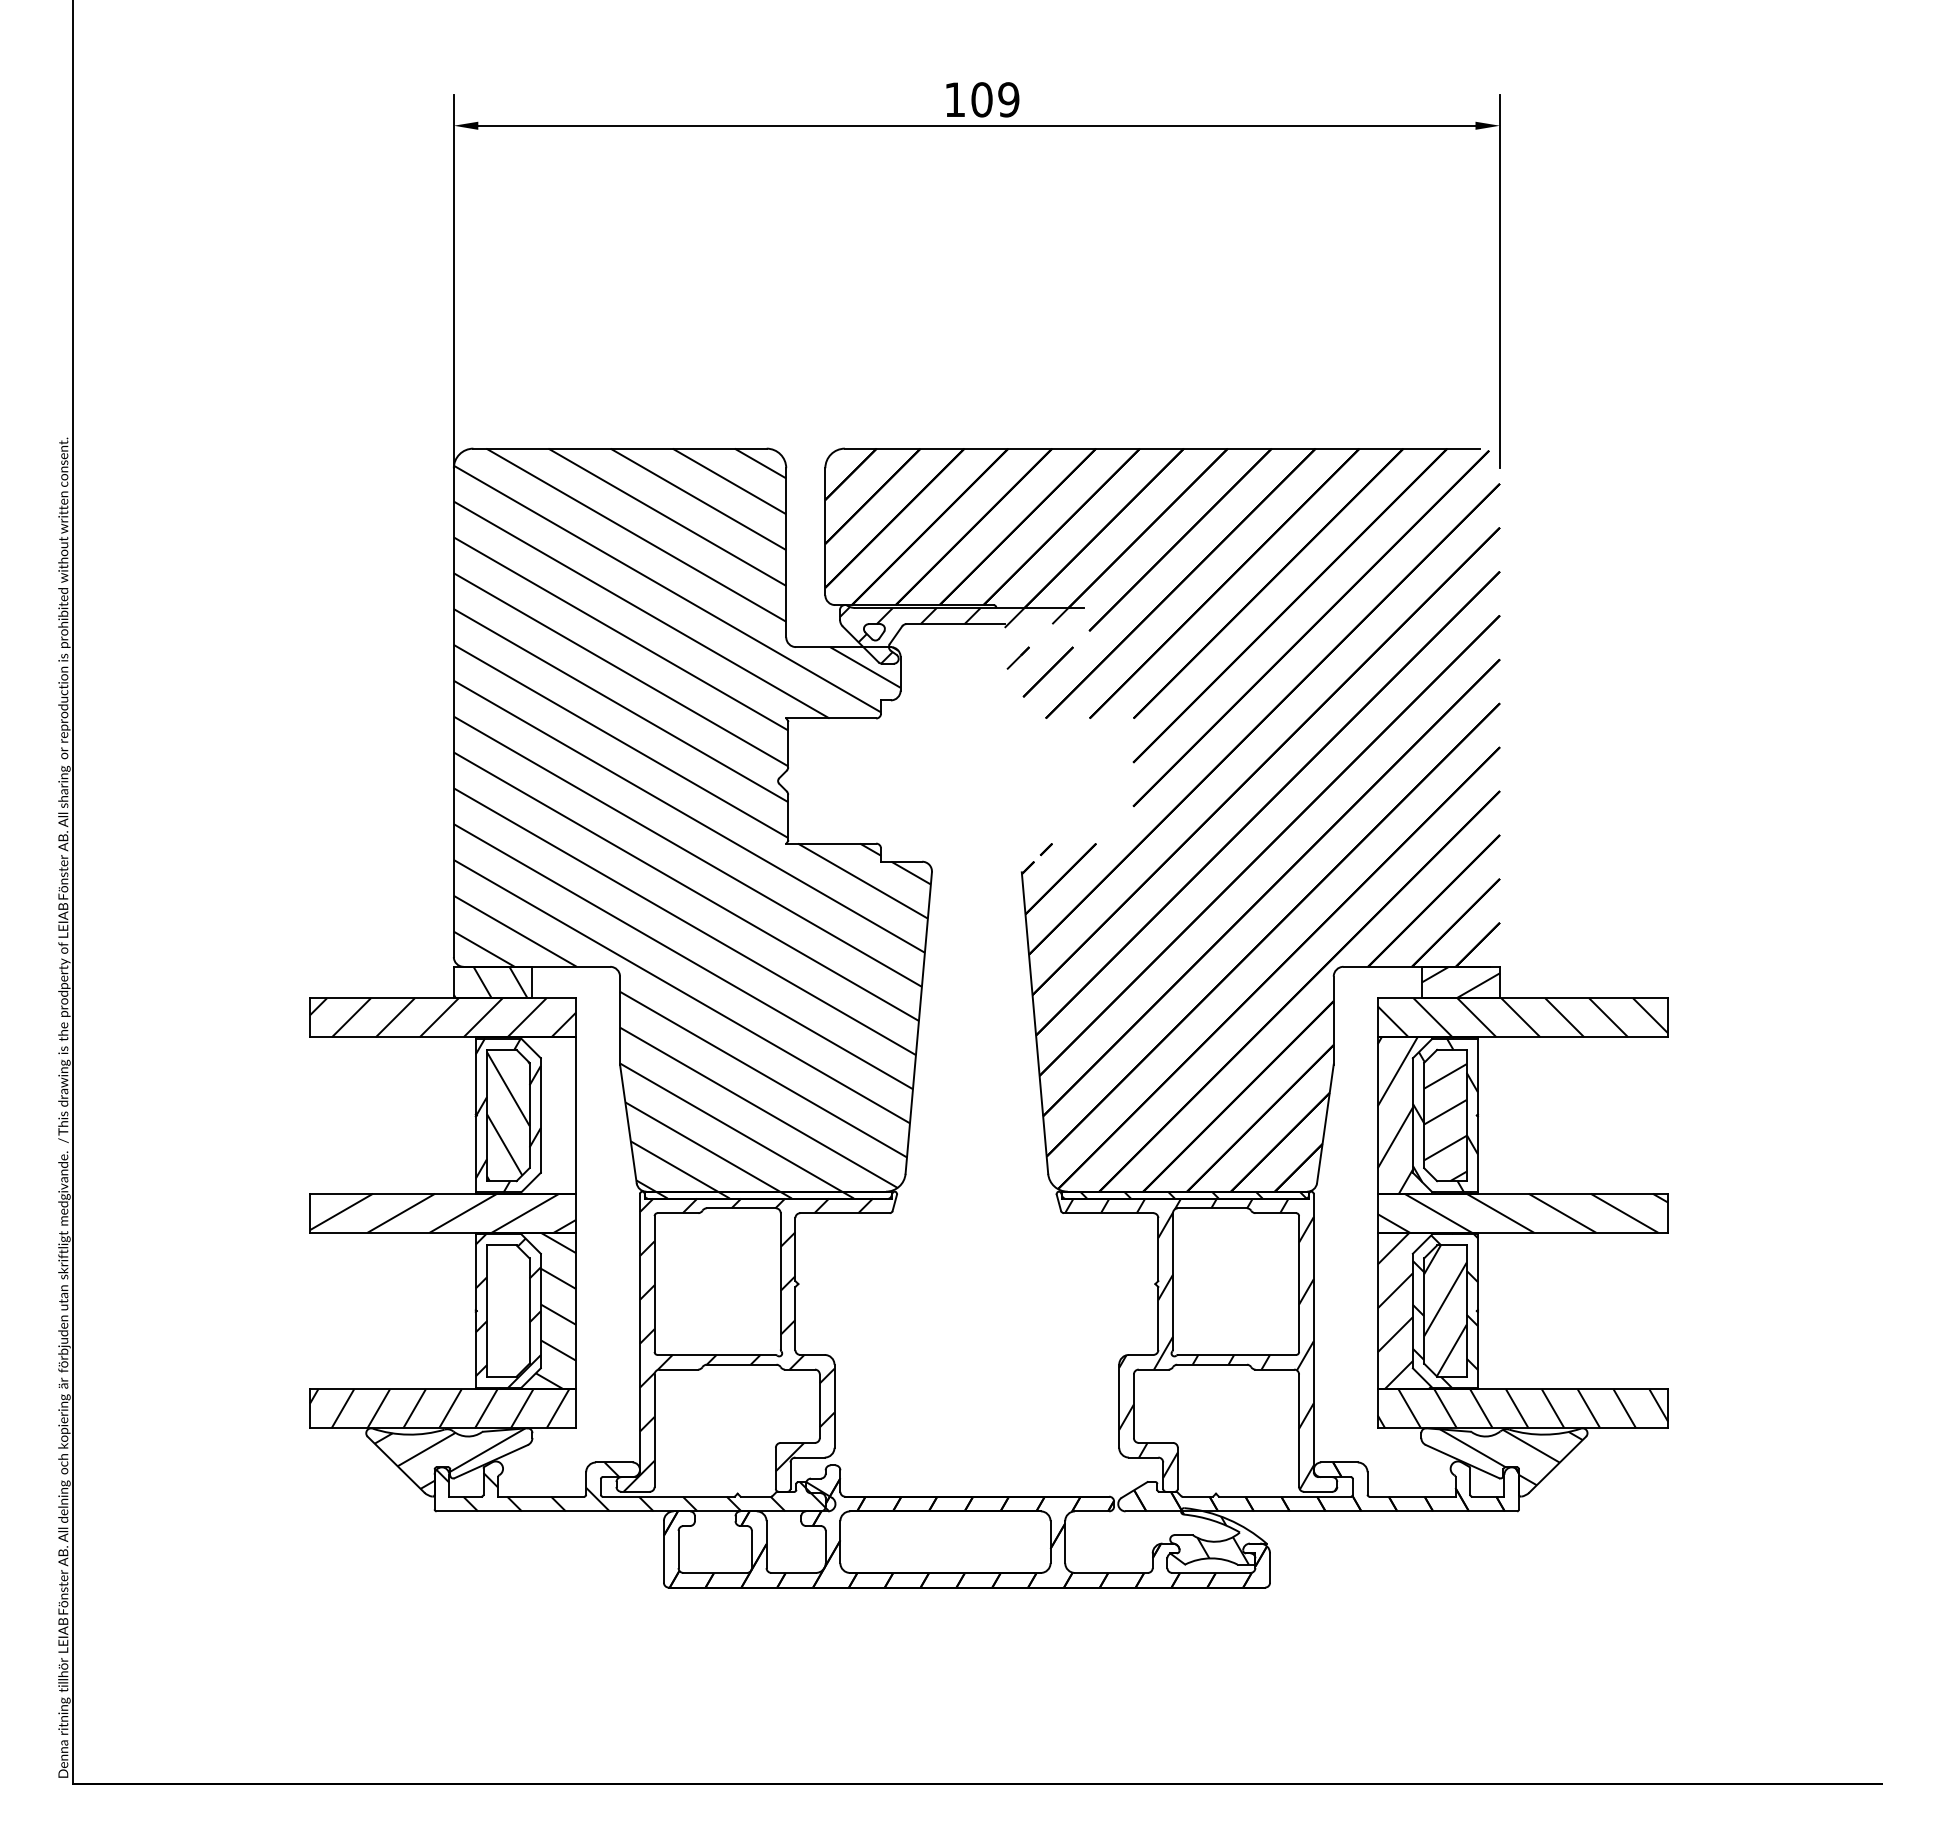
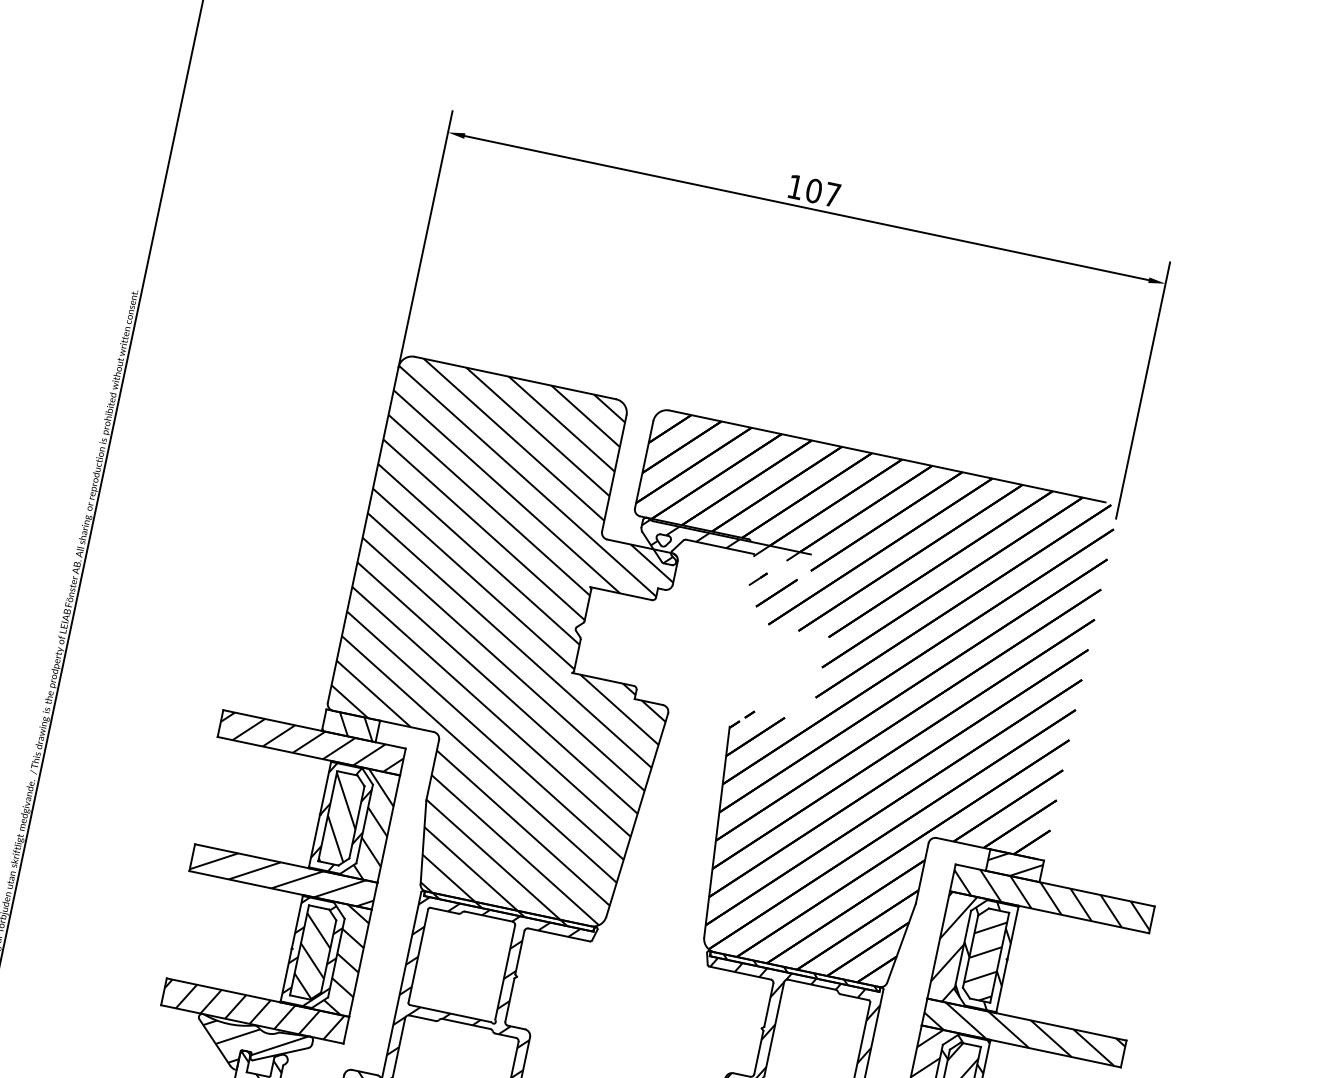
text: (1008, 99) -> (832, 194), 109 -> 107
hatch: (531, 1115) -> (358, 822), added
hatch: (508, 1316) -> (313, 957), added

